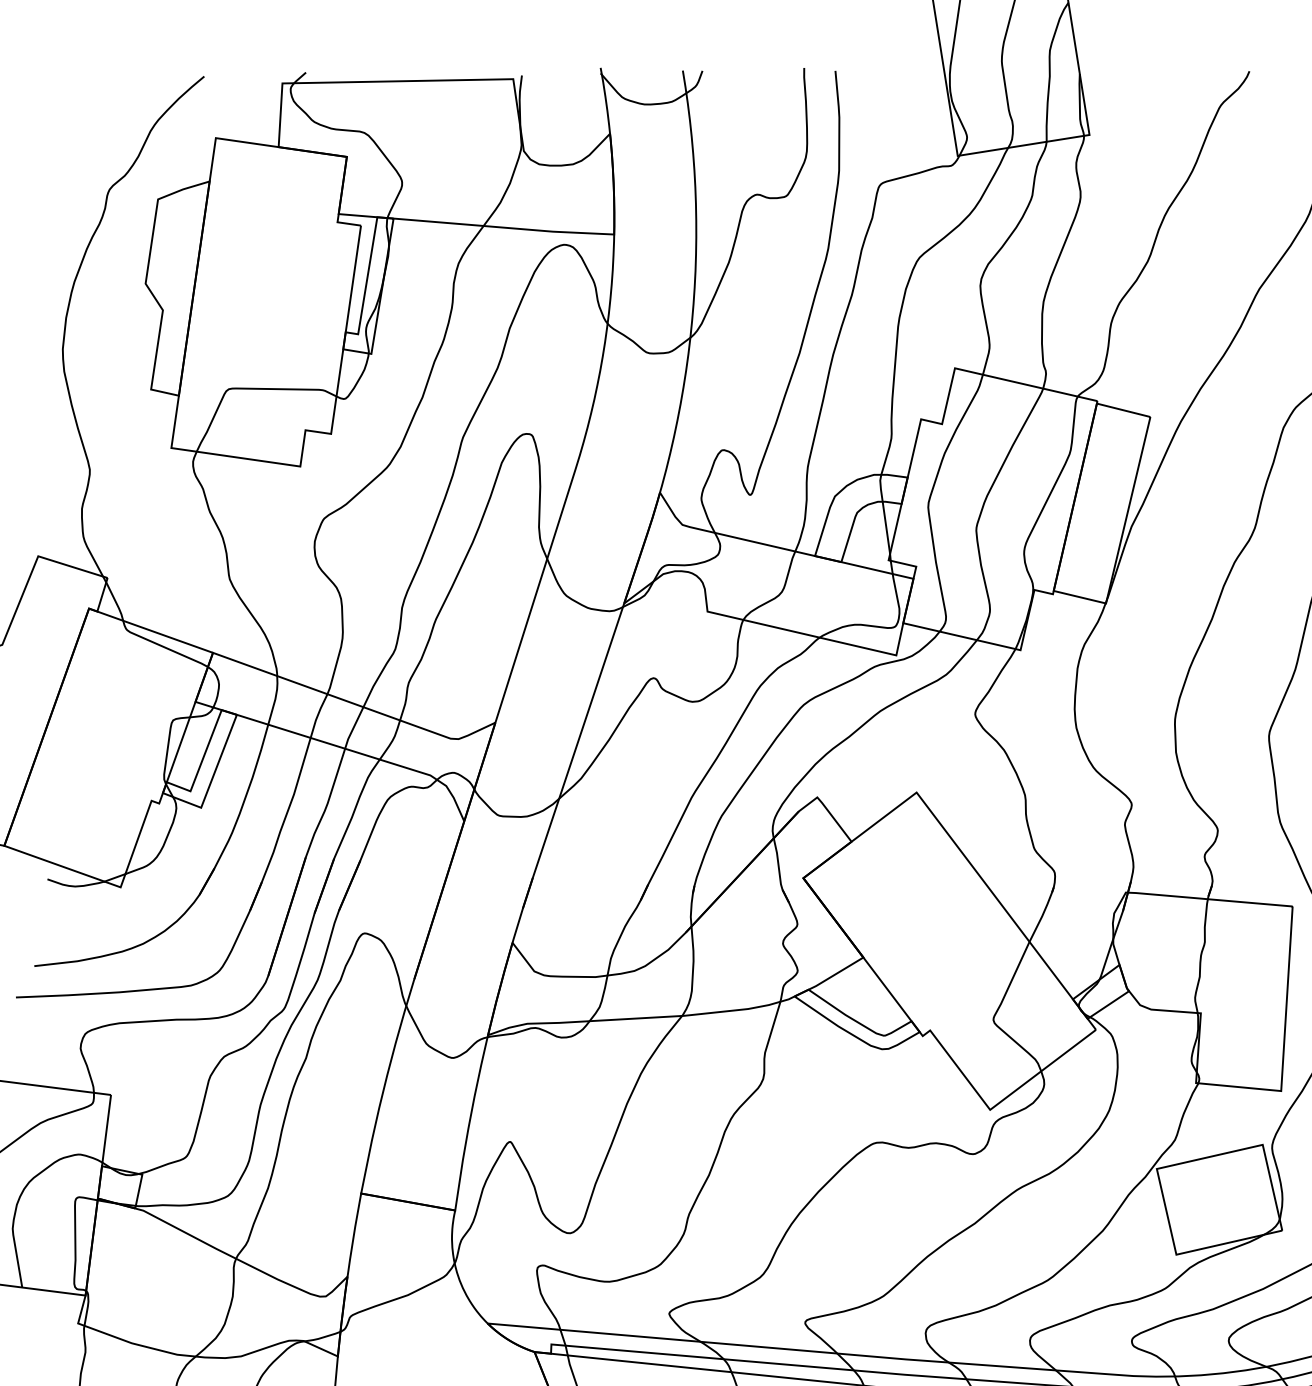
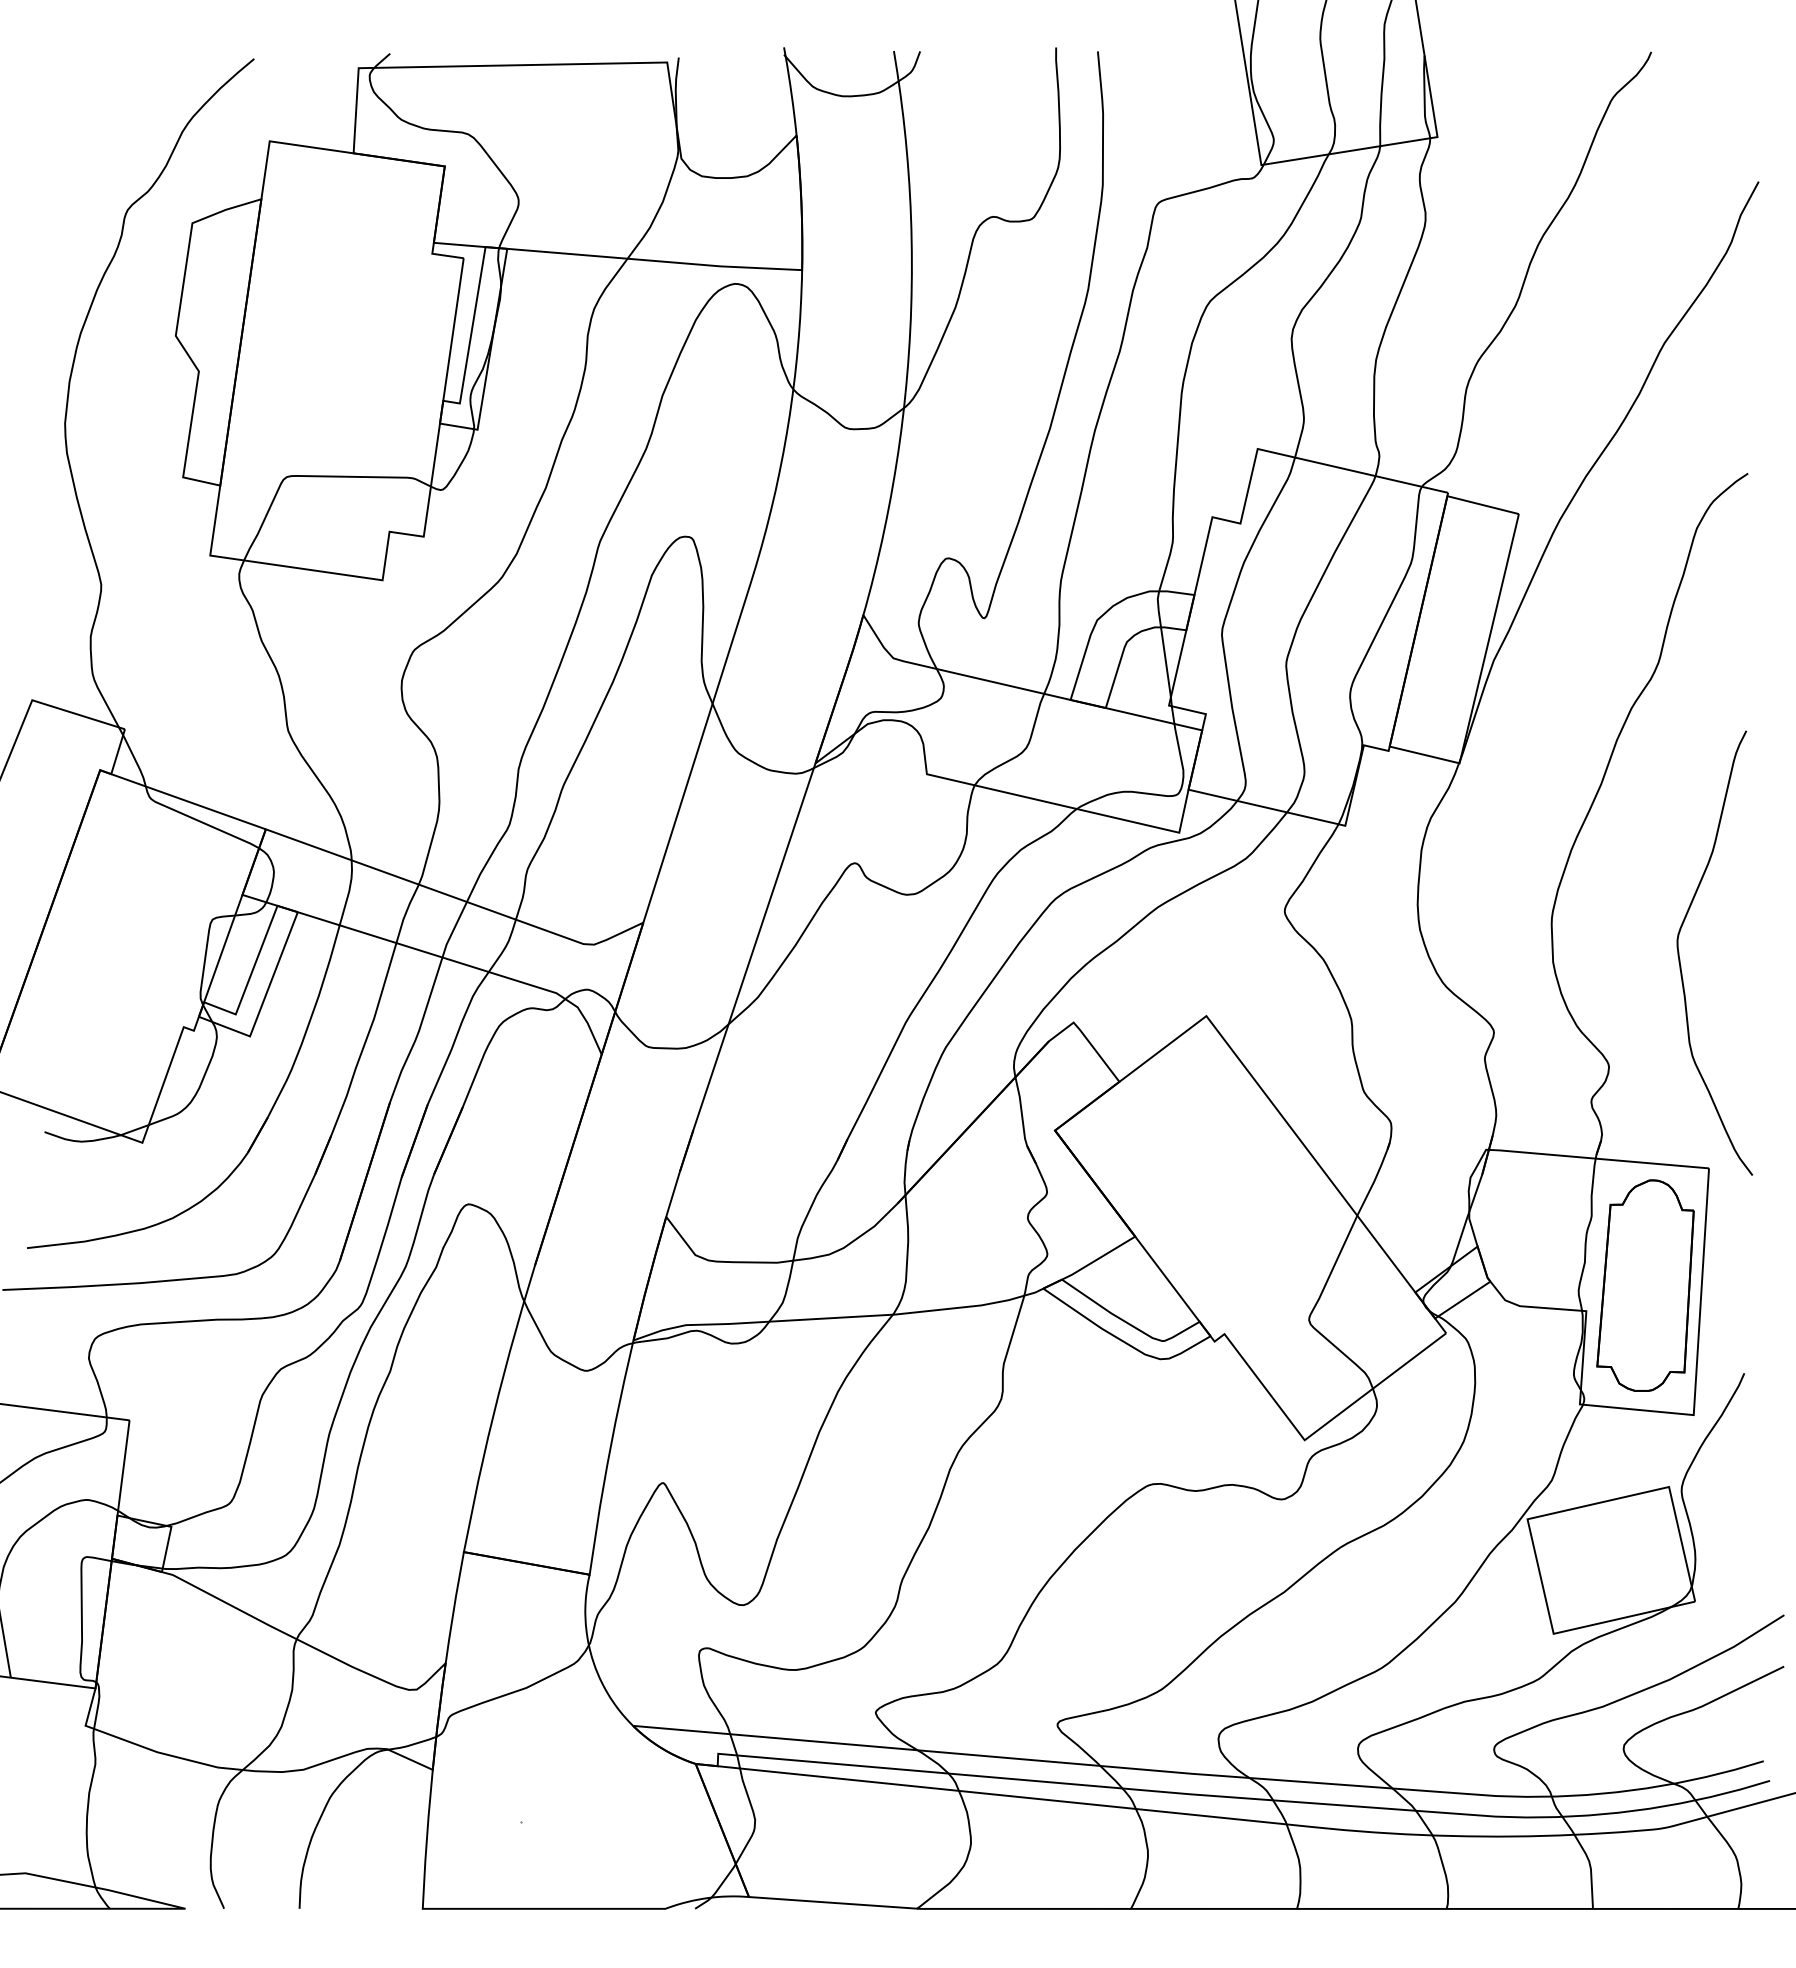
part: (1245, 994) -> (1645, 1285), added

